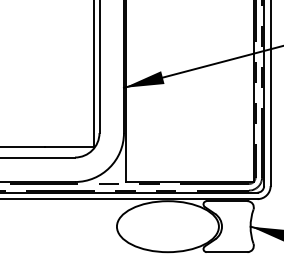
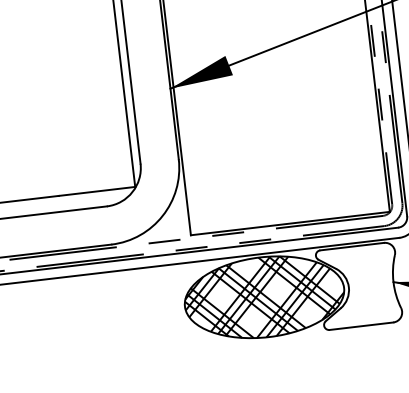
hatch: (167, 226) -> (263, 297), added

